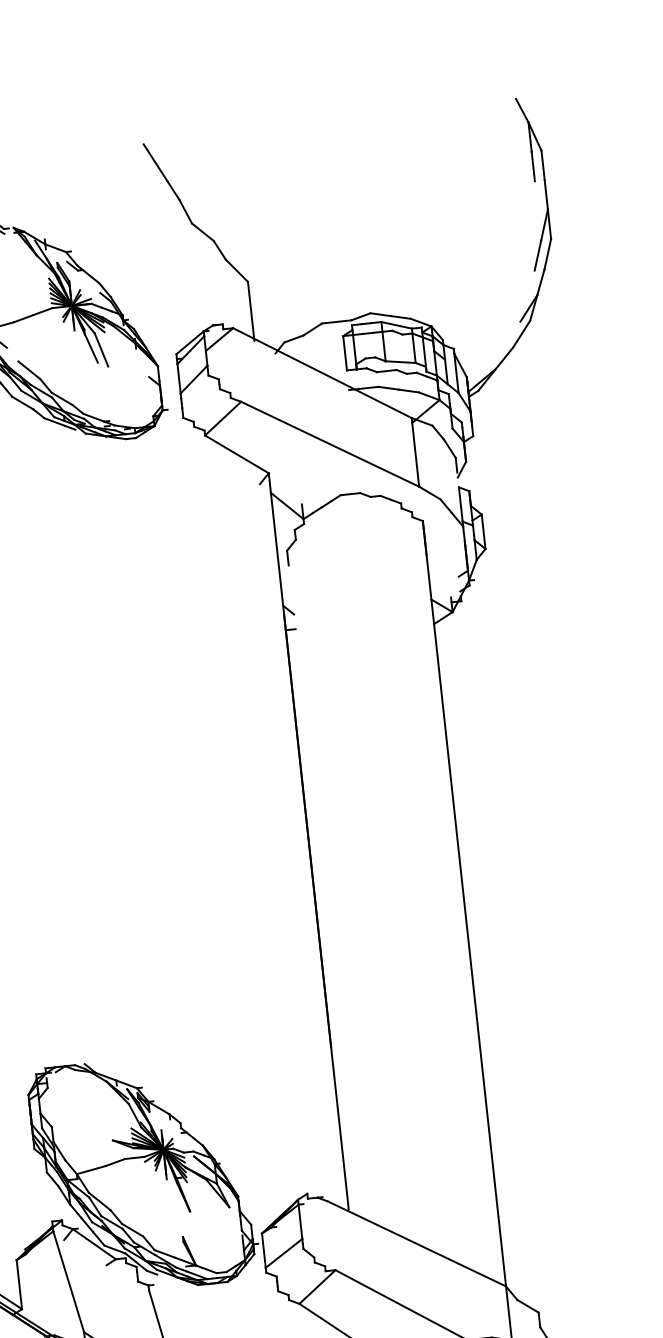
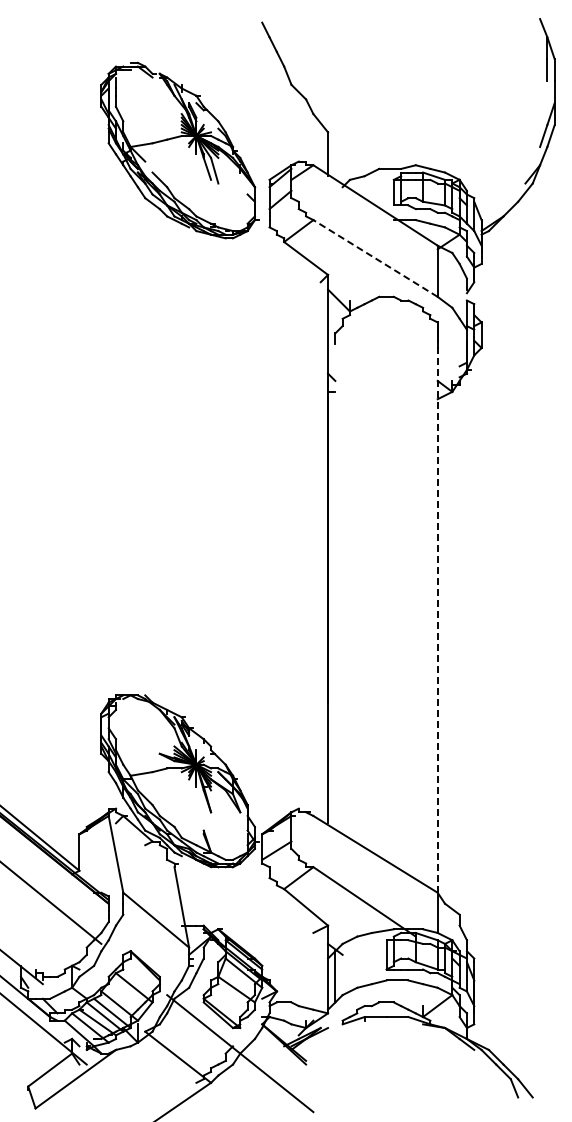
line: (330, 444) -> (375, 258), solid -> dashed
line: (465, 912) -> (437, 614), solid -> dashed

